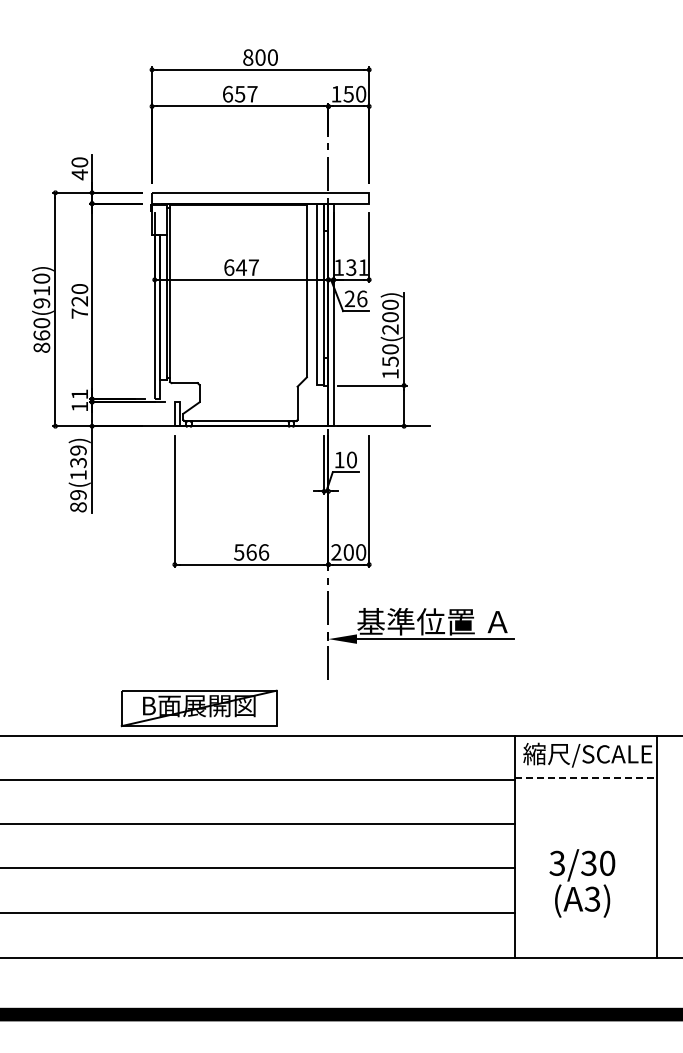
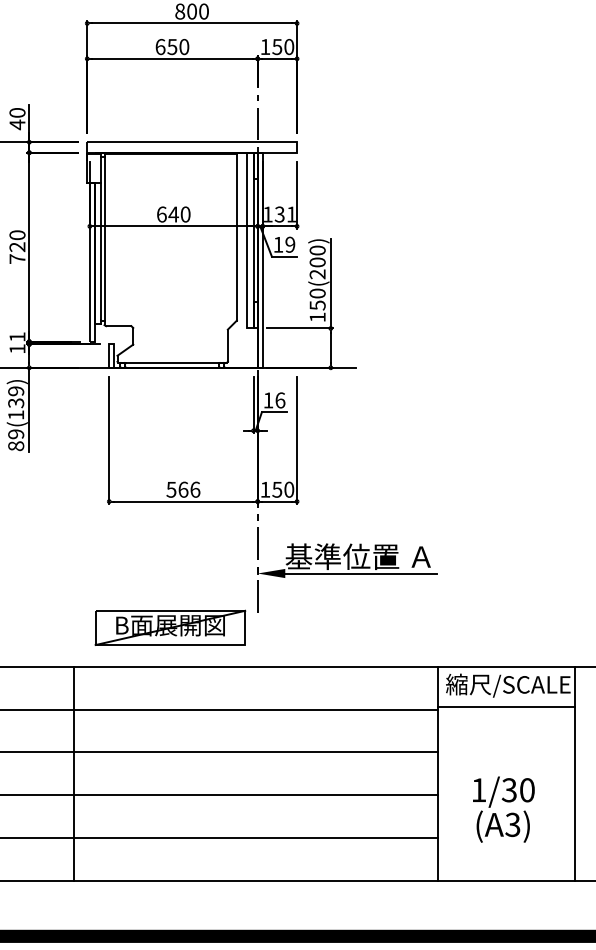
text: (252, 93) -> (184, 46), 657 -> 650
text: (253, 267) -> (185, 214), 647 -> 640
text: (355, 298) -> (283, 244), 26 -> 19
text: (352, 459) -> (280, 399), 10 -> 16
text: (342, 552) -> (271, 489), 200 -> 150
part: (198, 708) -> (169, 628), moved
line: (586, 777) -> (507, 707), dashed -> solid
line: (138, 846) -> (74, 773), added
text: (556, 862) -> (478, 789), 3/30 -> 1/30

